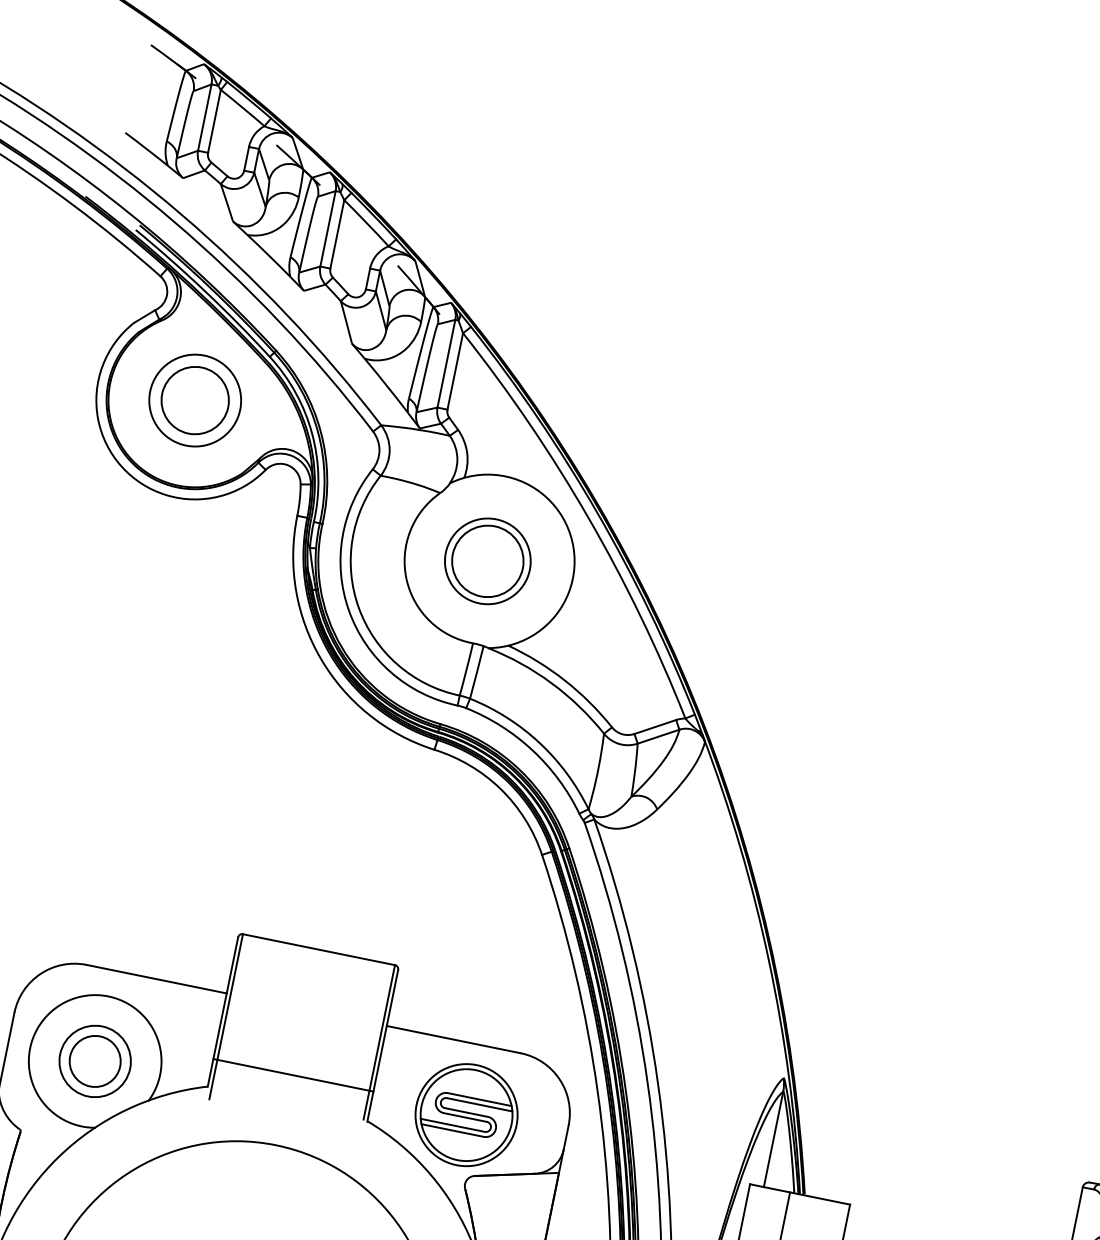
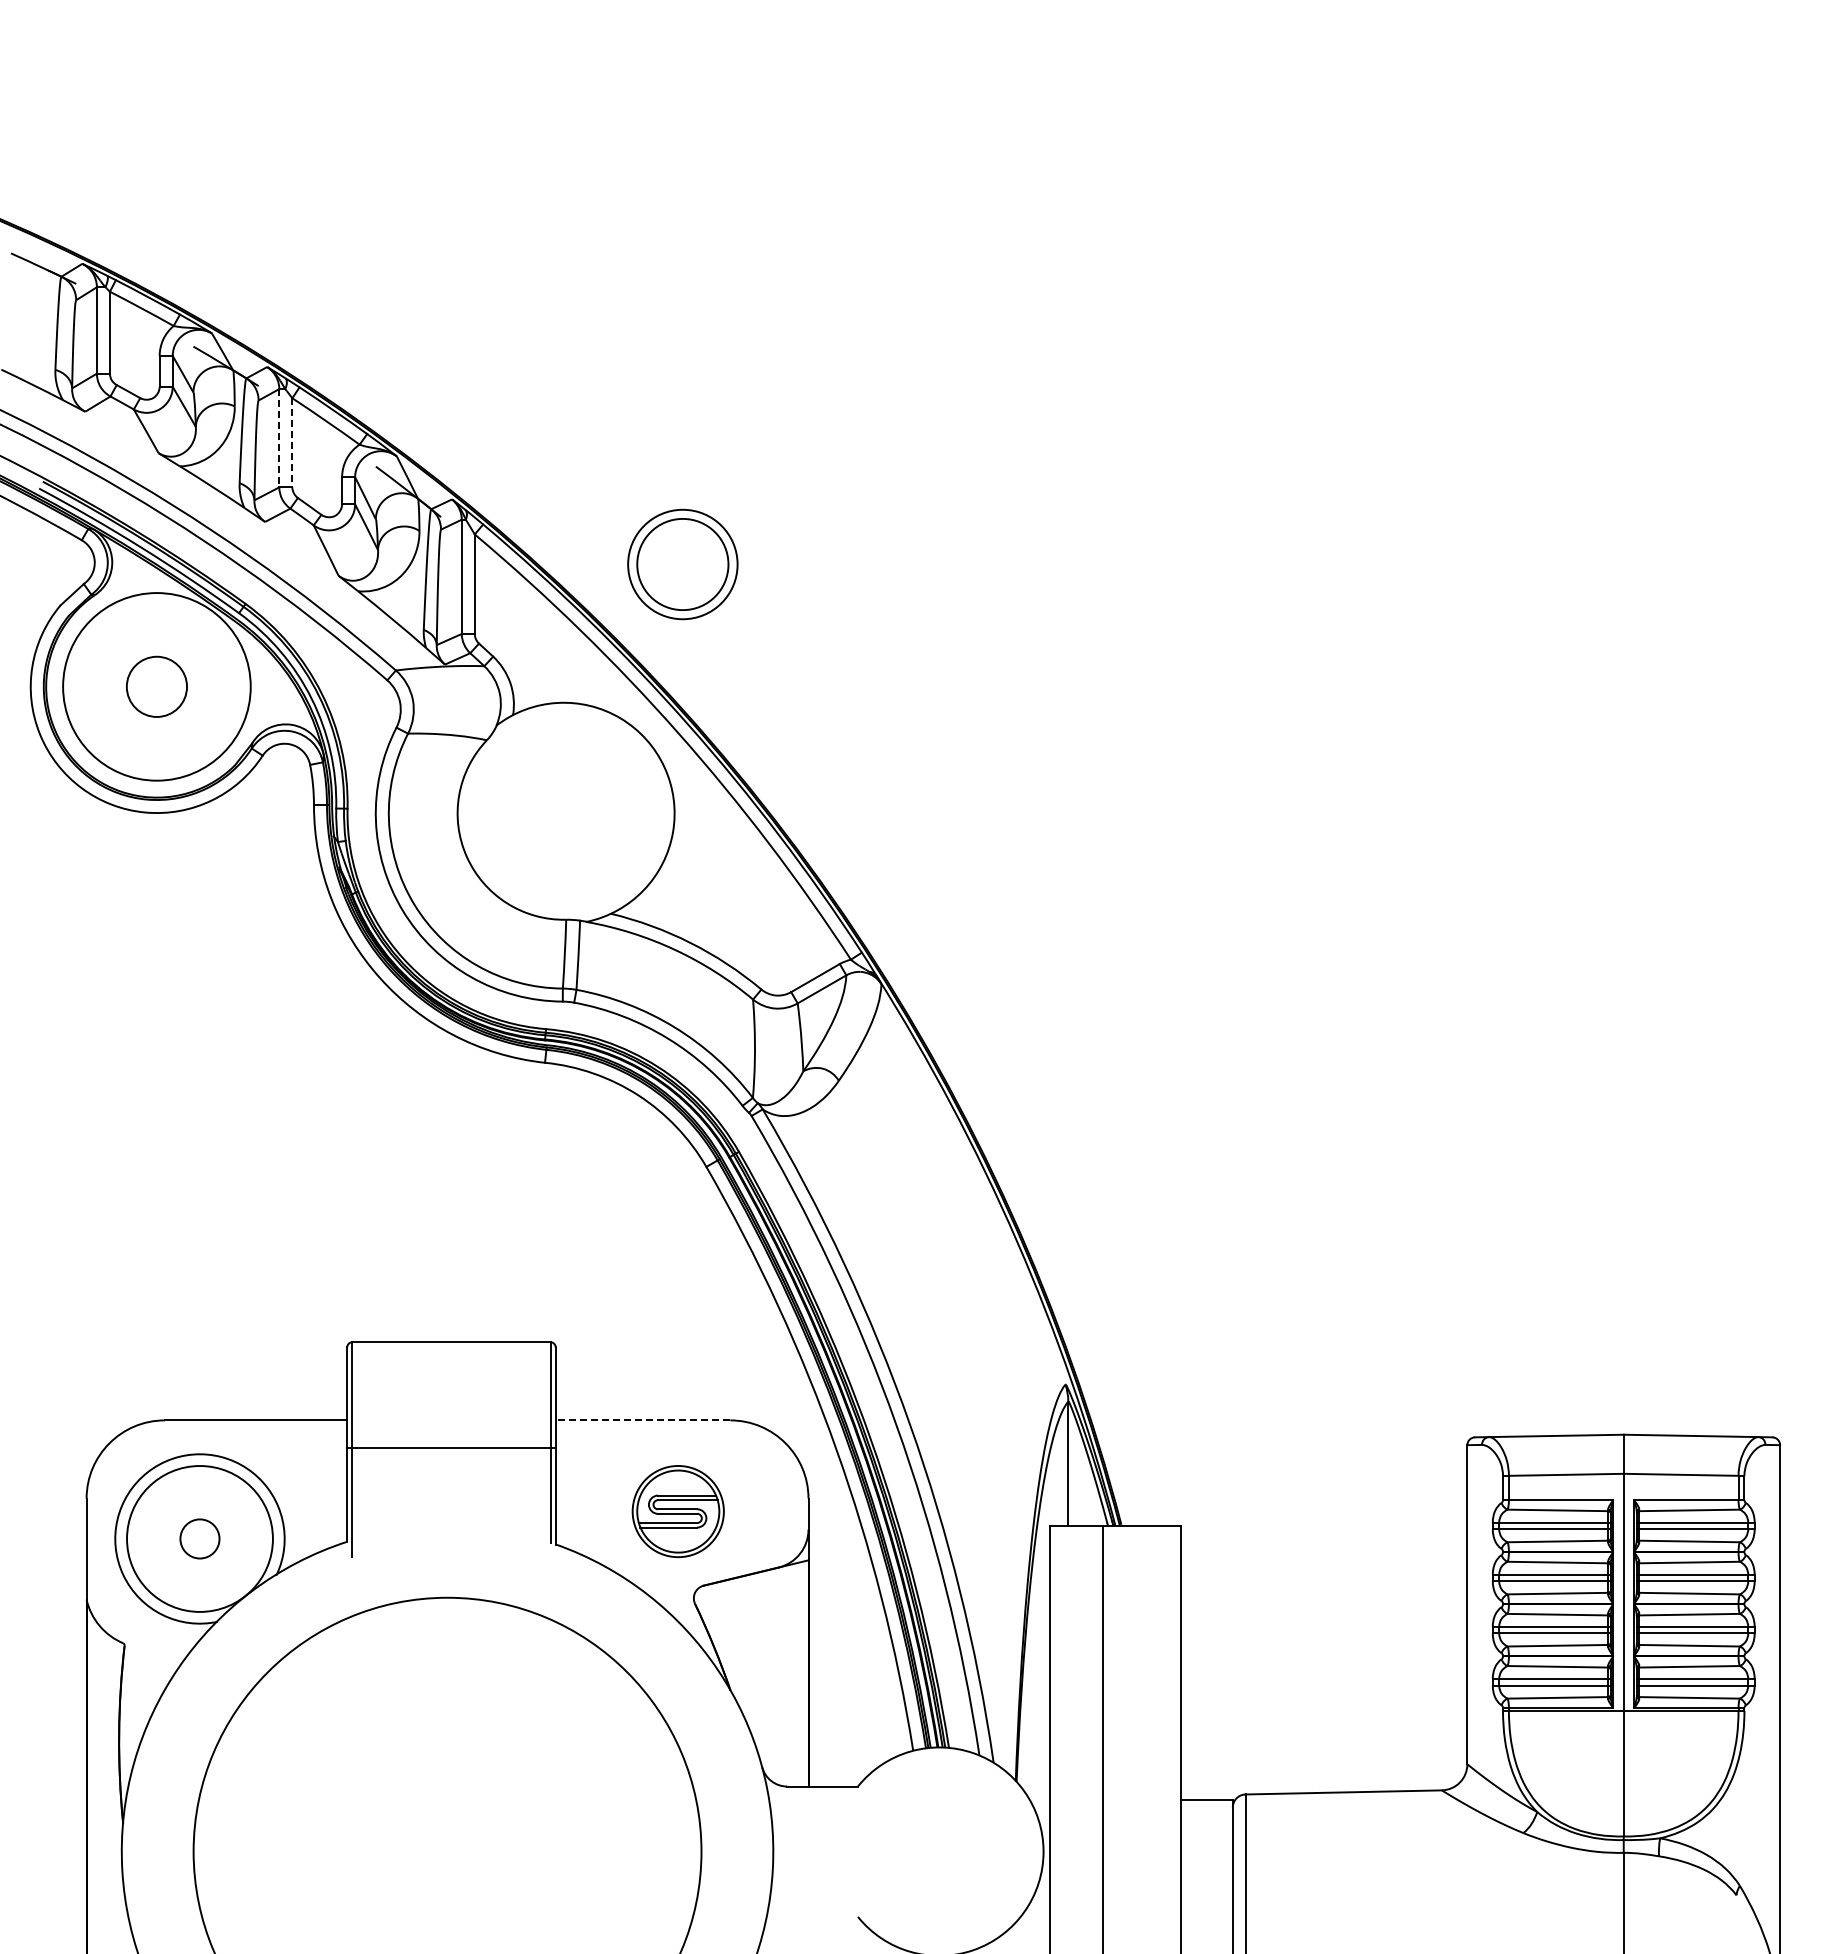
line: (328, 229) -> (279, 438), solid -> dashed
line: (337, 234) -> (292, 442), solid -> dashed
circle: (194, 400) -> (156, 686), size x0.7
circle: (194, 400) -> (156, 686), size x1.6
part: (487, 561) -> (682, 564), moved
line: (453, 1039) -> (642, 1420), solid -> dashed
circle: (94, 1061) -> (199, 1538), size x0.6
circle: (94, 1061) -> (199, 1538), size x1.6
line: (293, 1075) -> (451, 1447), moved
part: (466, 1115) -> (678, 1511), size x0.7

